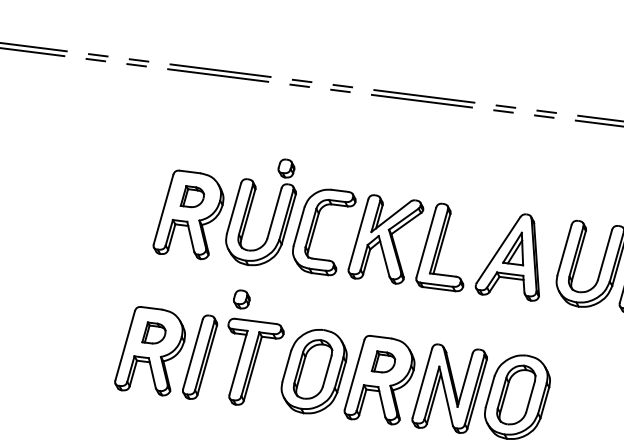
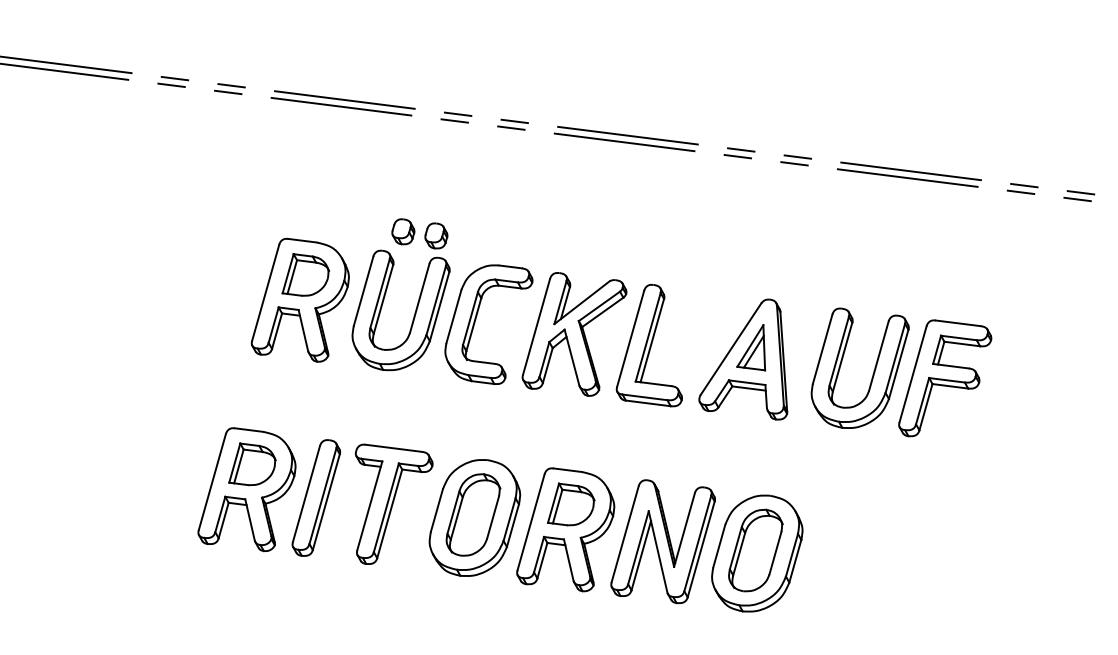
part: (192, 196) -> (305, 274), size x1.43
part: (241, 299) -> (403, 231), moved
part: (154, 333) -> (252, 464), size x1.43
part: (383, 361) -> (571, 504), size x1.43

